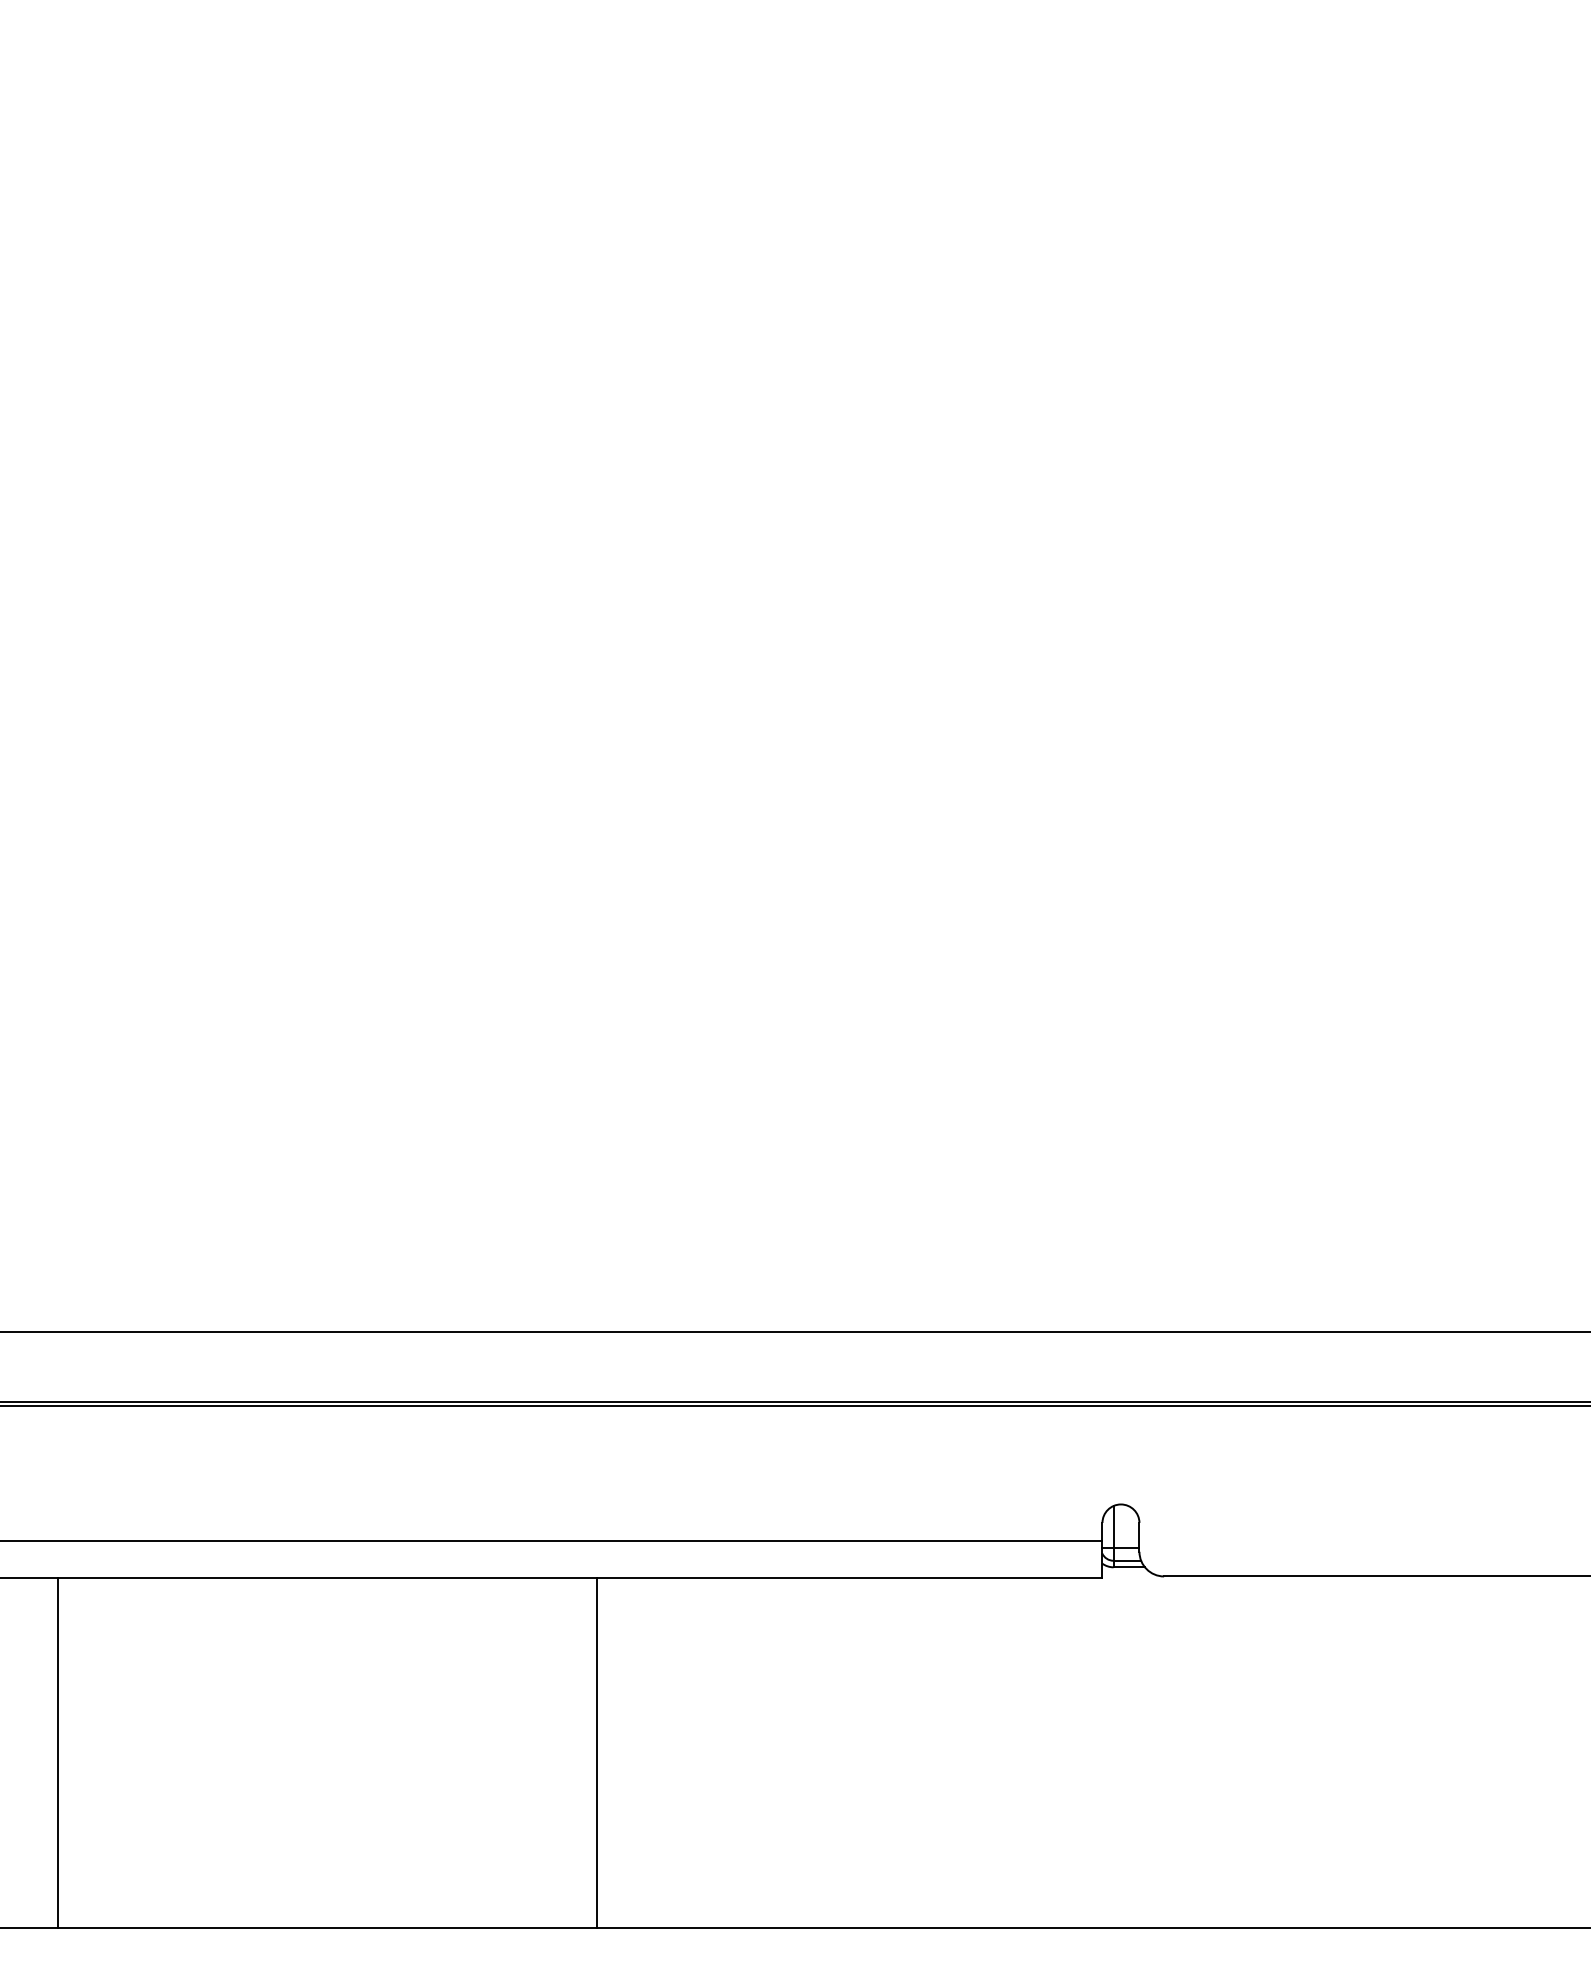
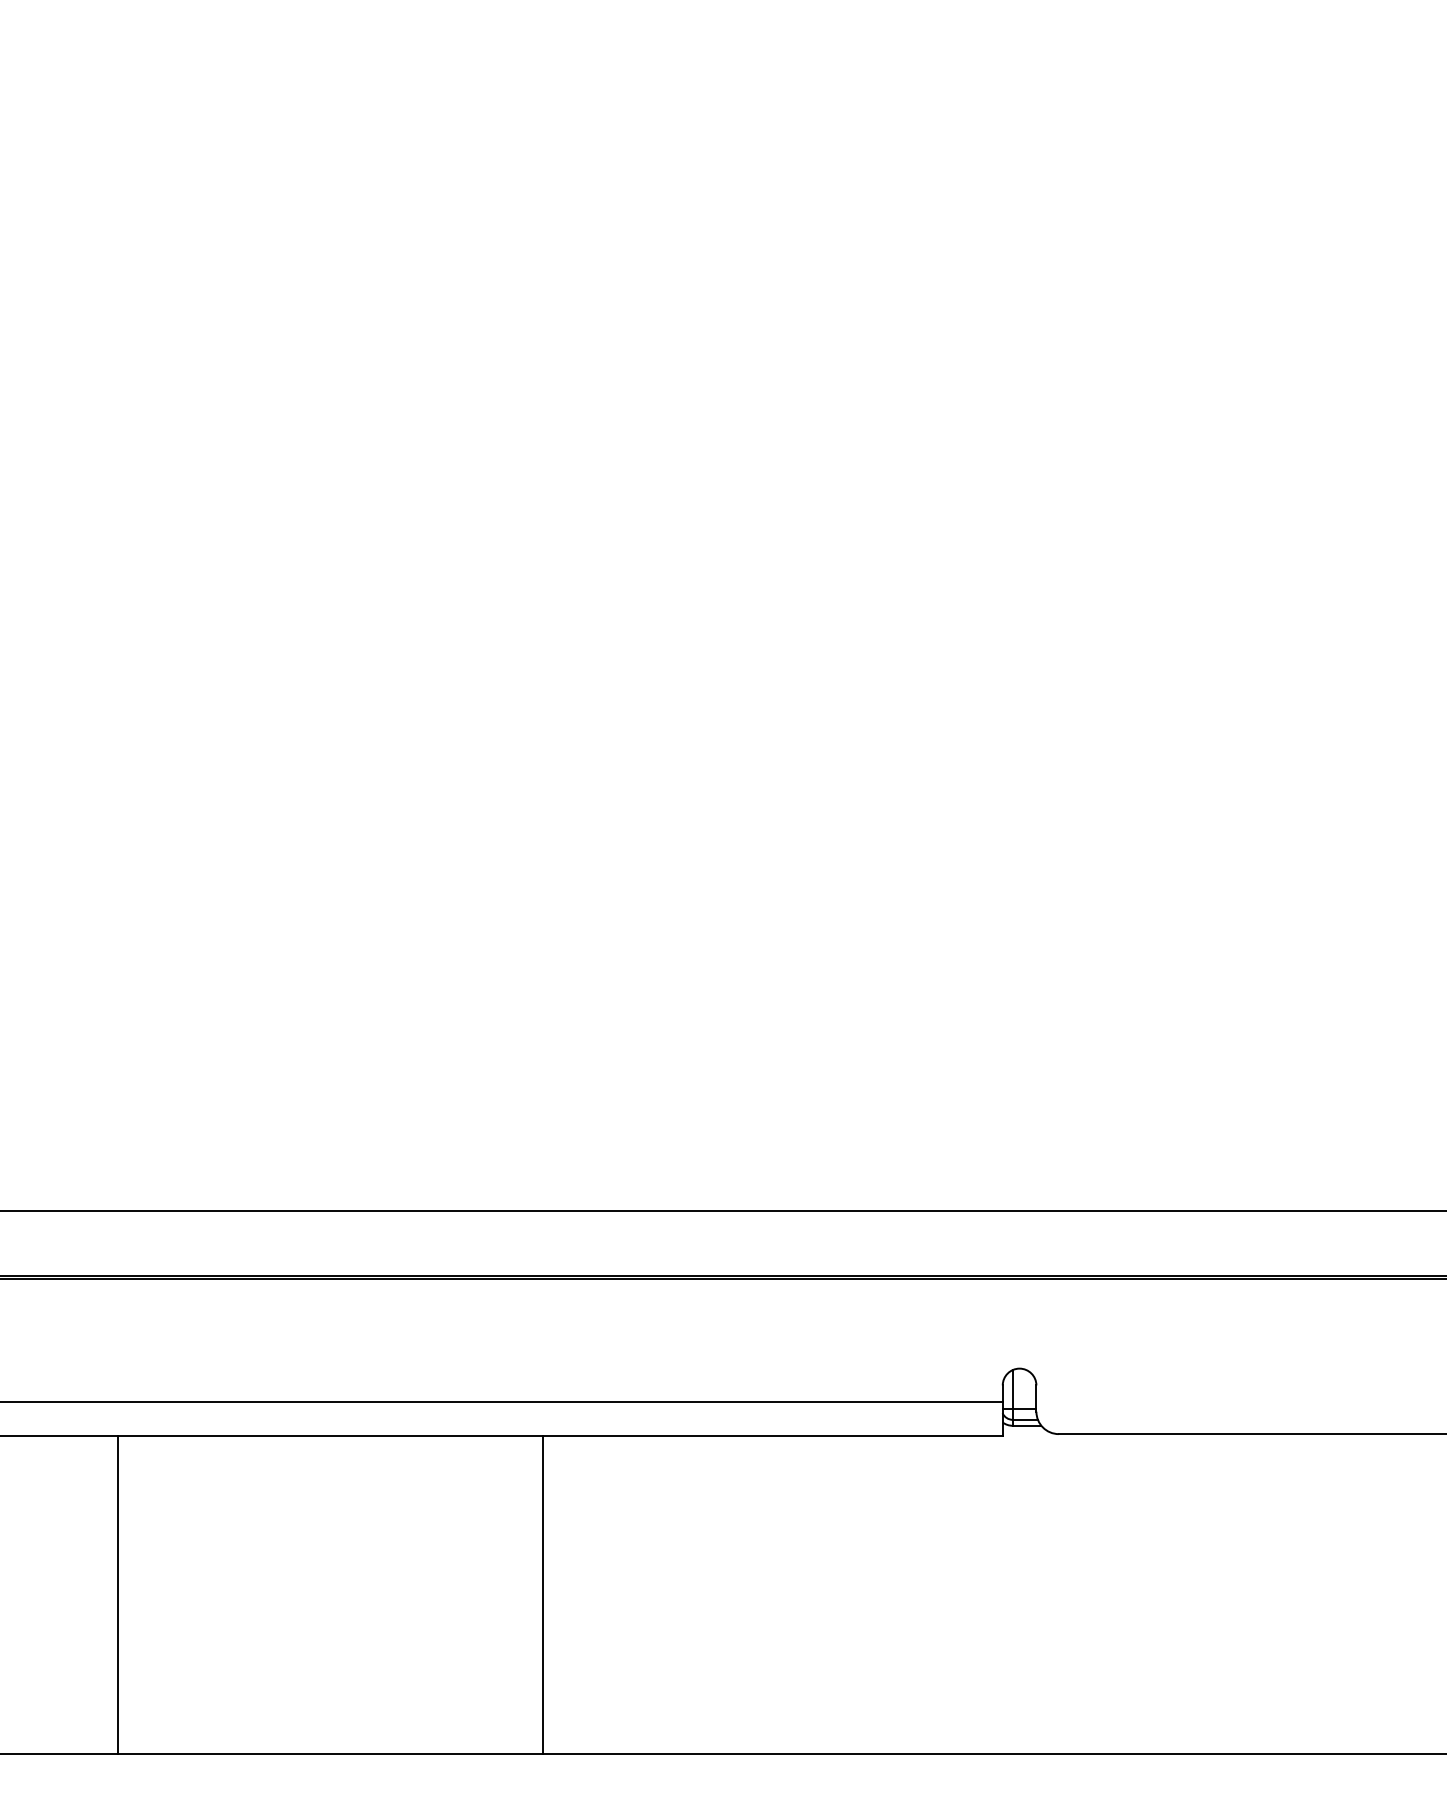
line: (57, 1752) -> (117, 1594), moved

